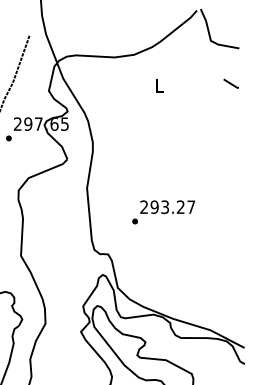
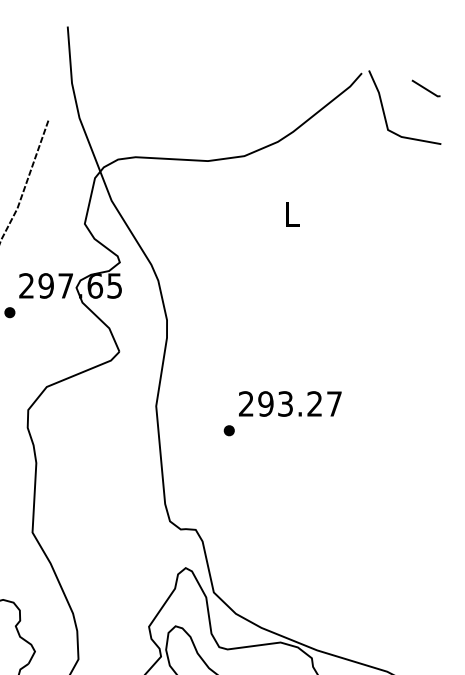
line: (230, 83) -> (424, 88), moved
text: (163, 212) -> (282, 413), moved

